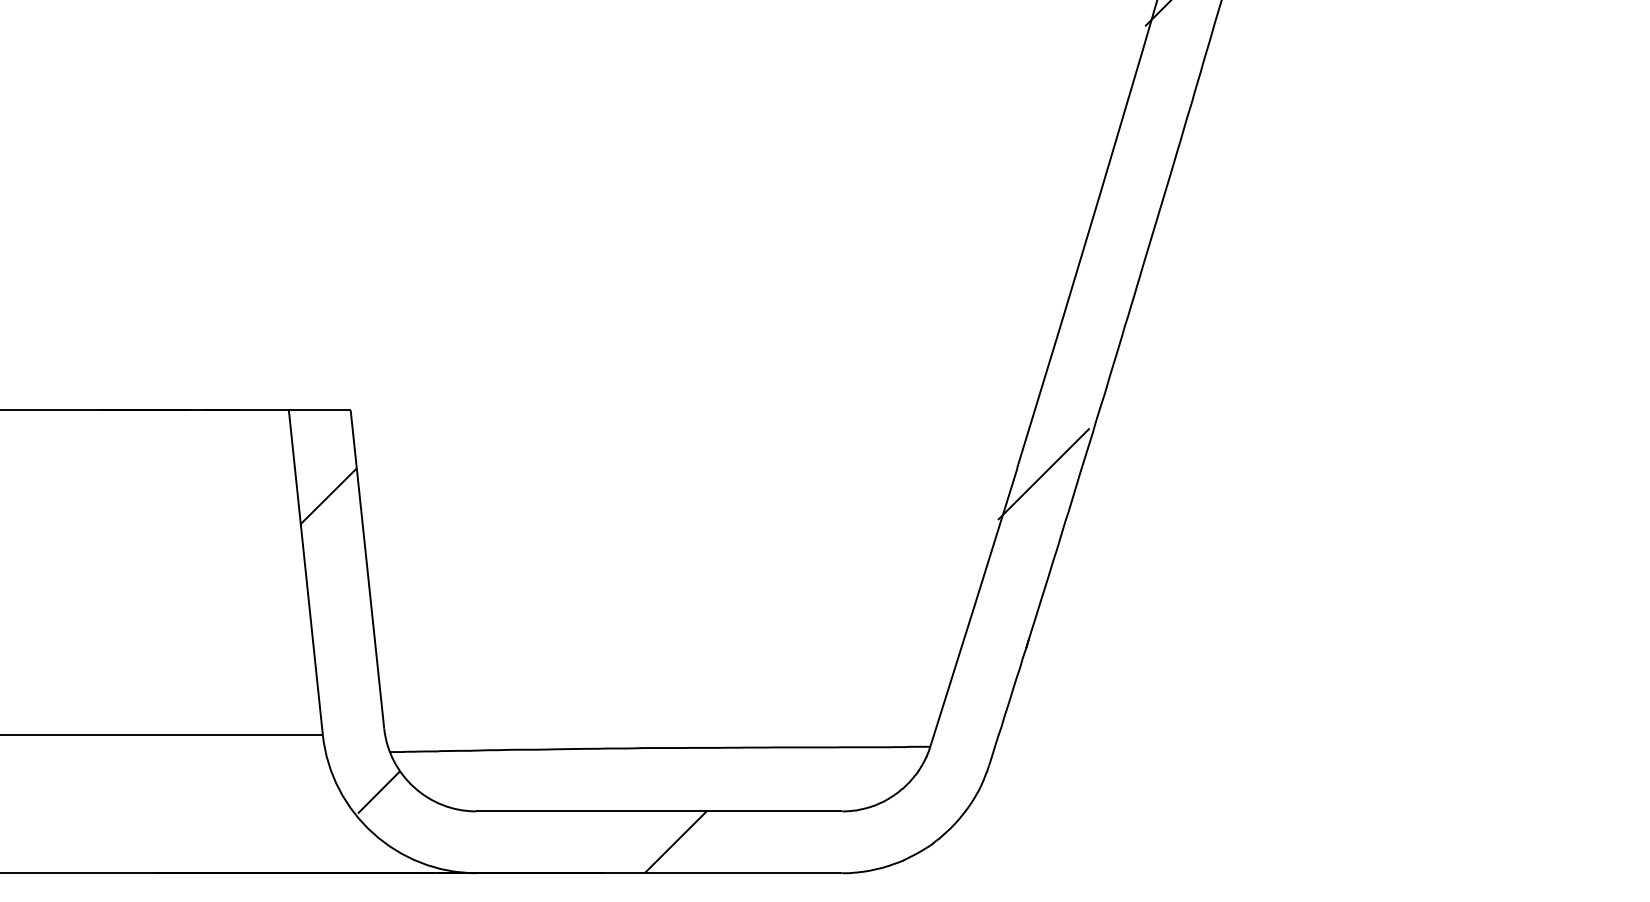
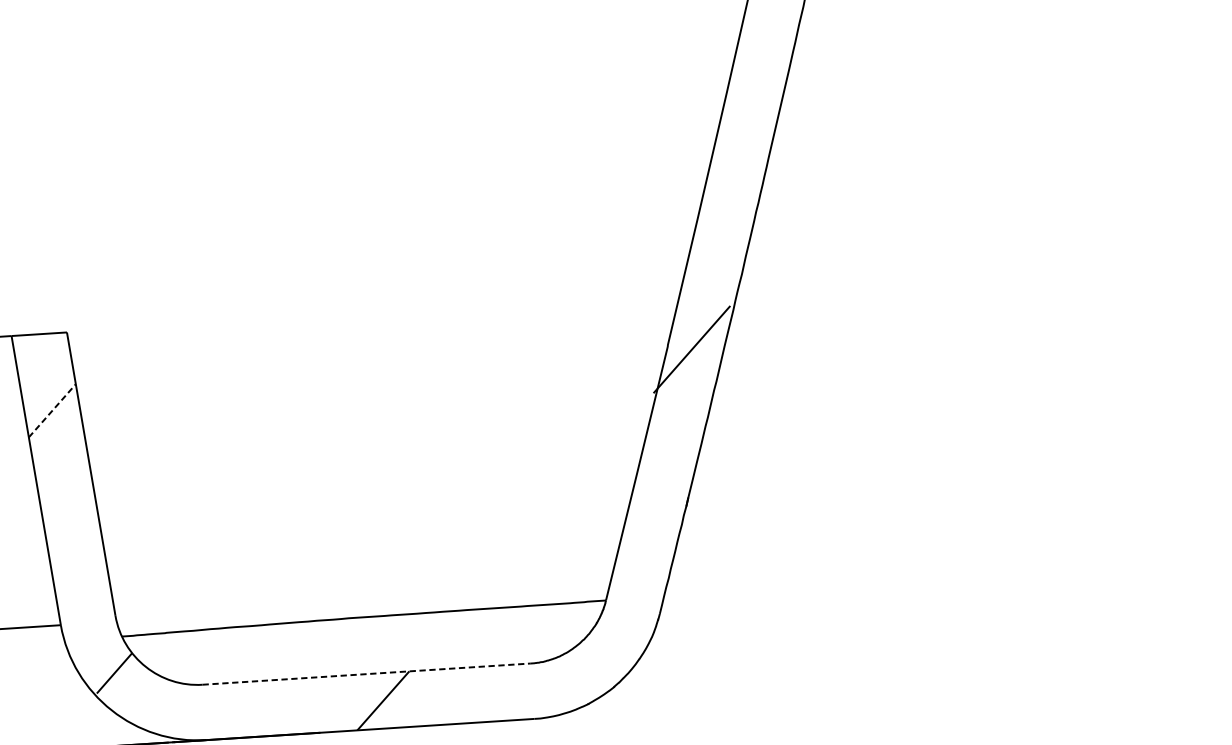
line: (329, 495) -> (52, 410), solid -> dashed
line: (659, 811) -> (367, 674), solid -> dashed

